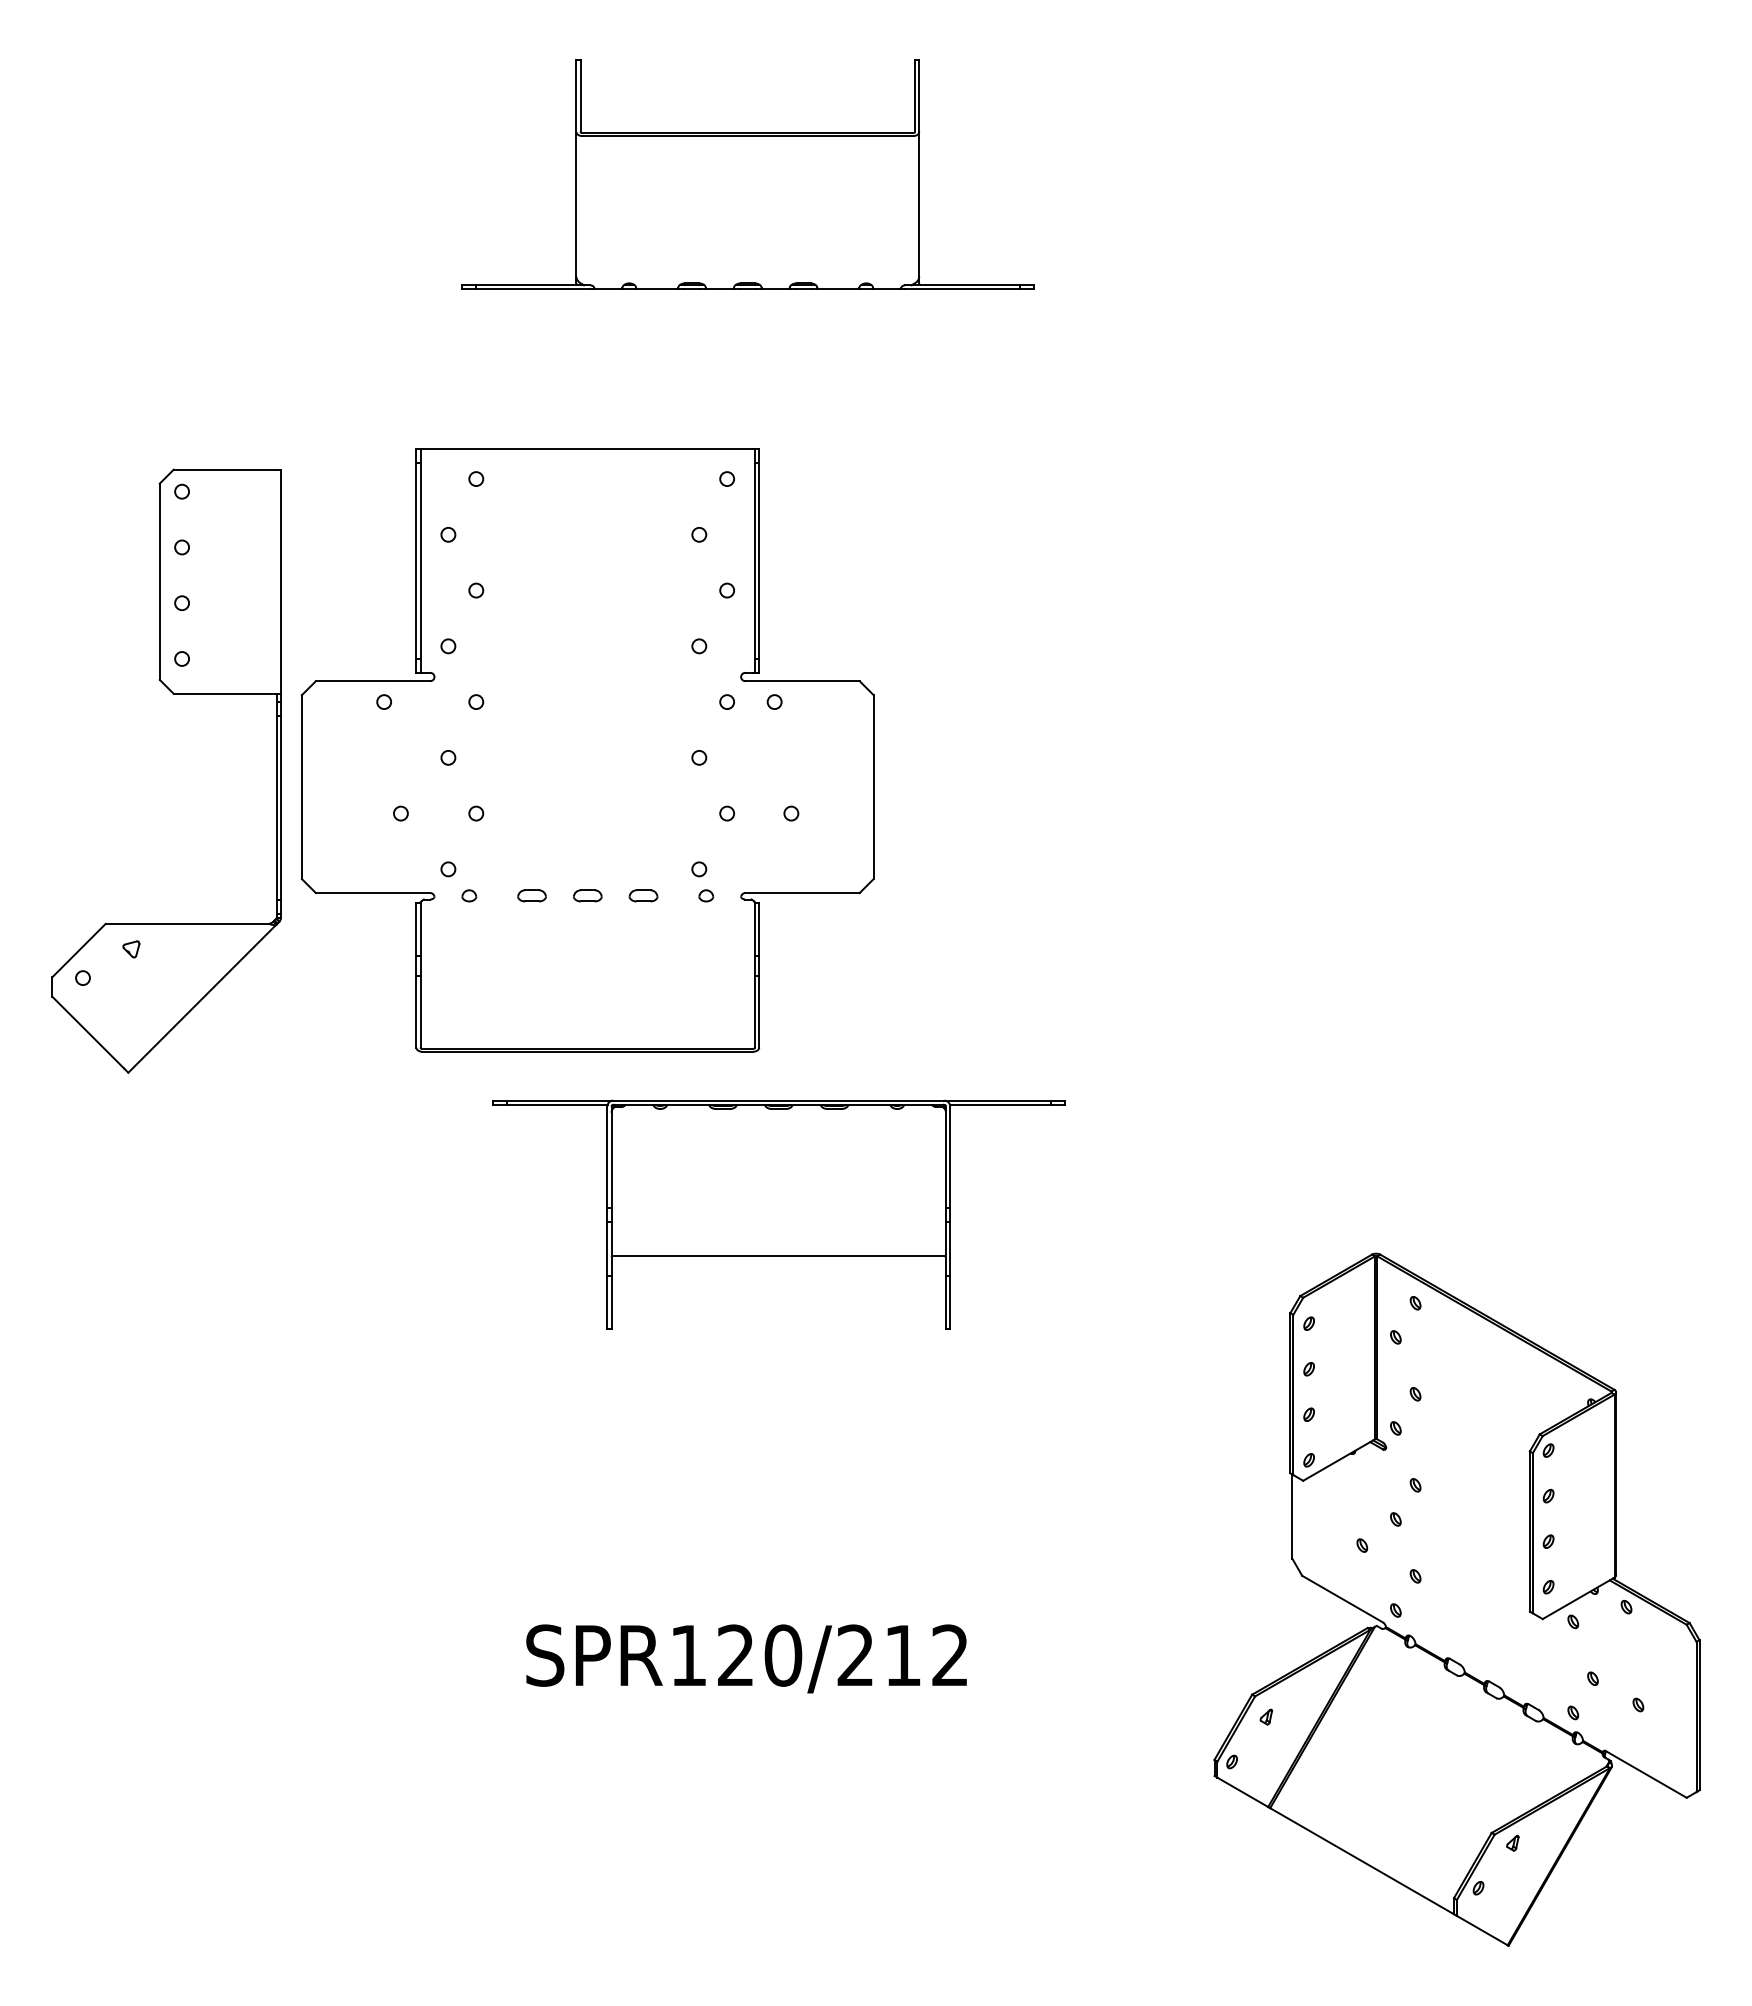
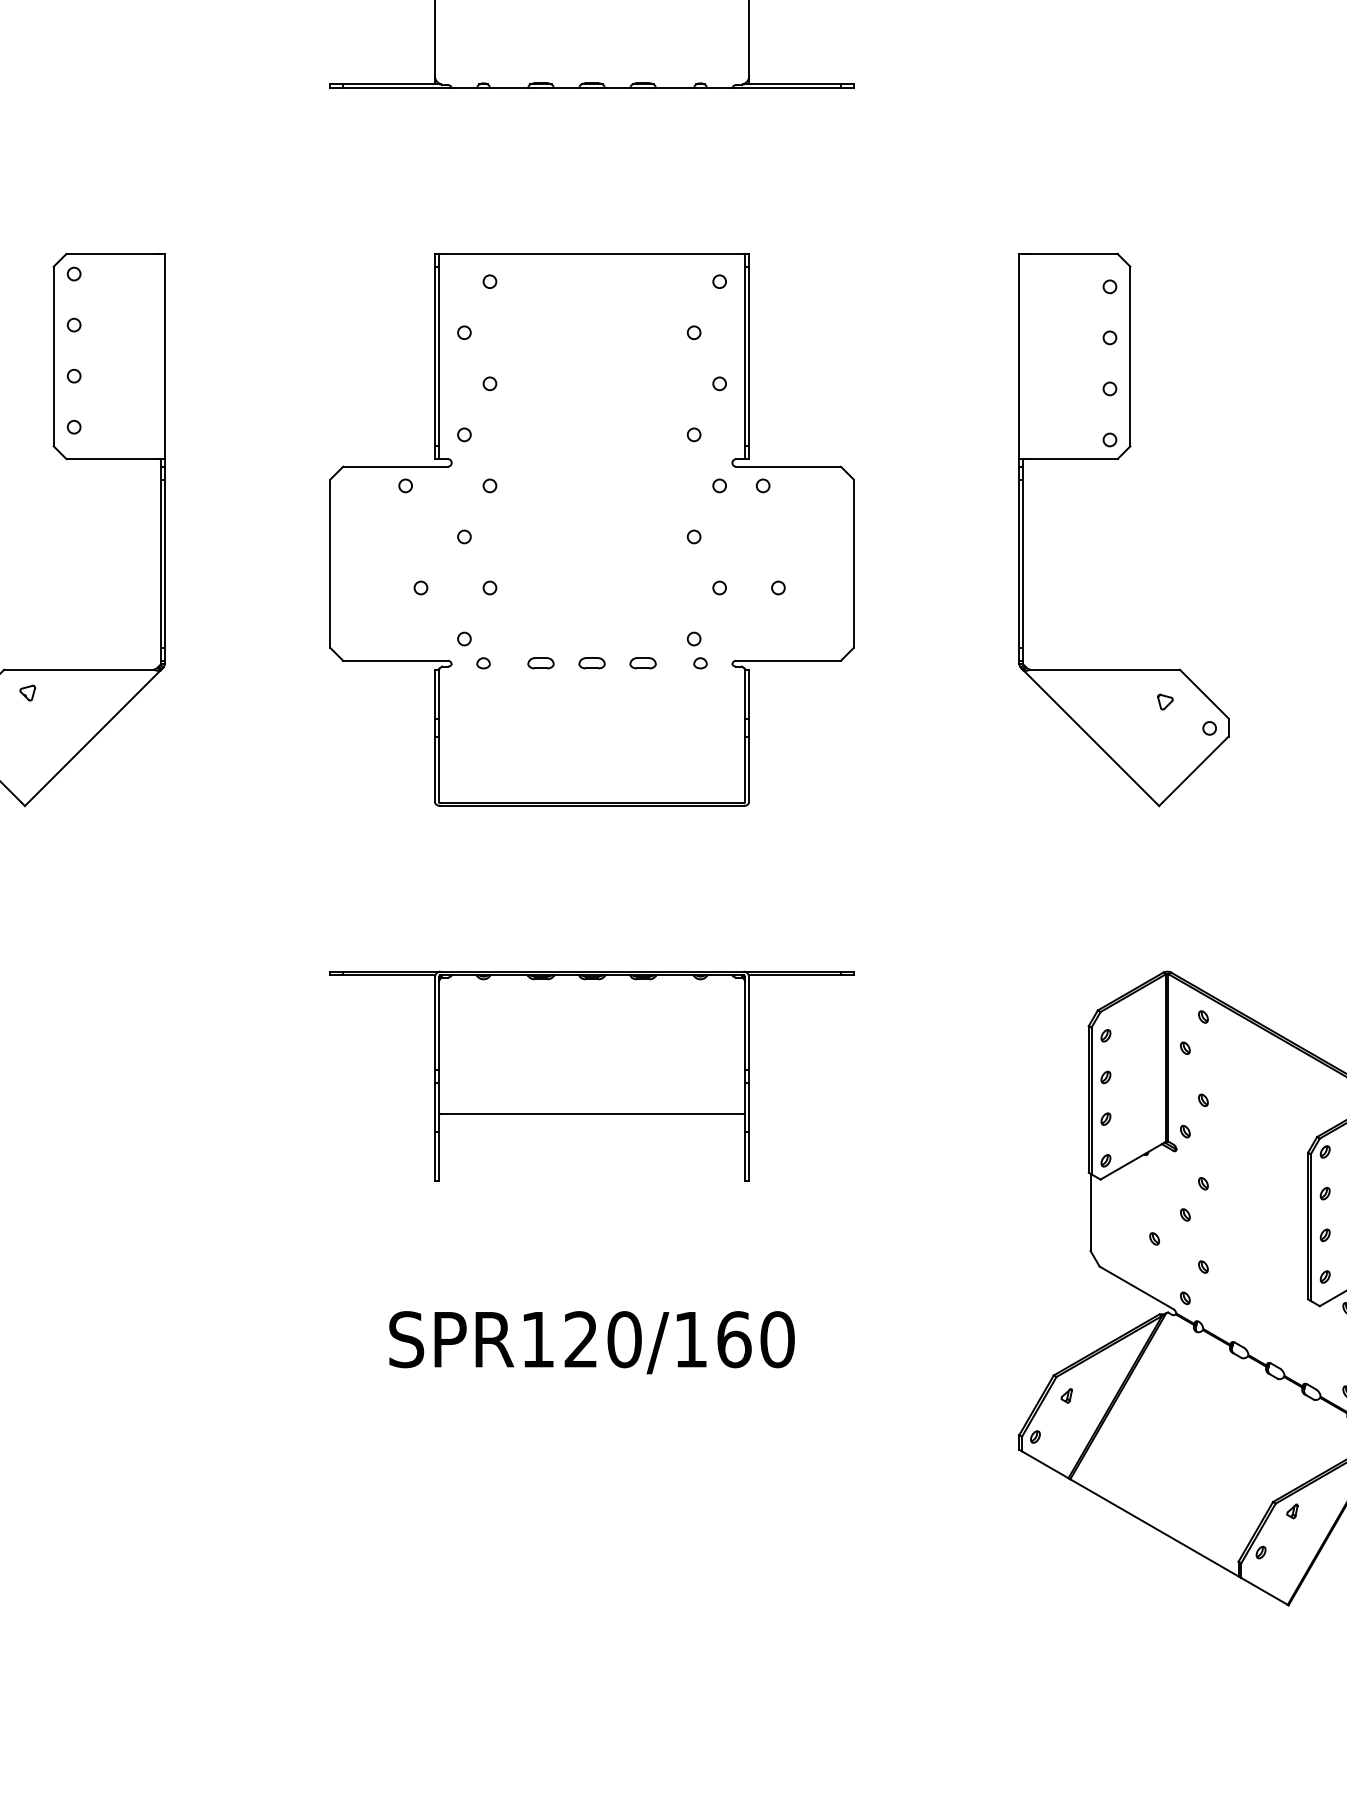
part: (1322, 694) -> (1118, 459), added
part: (587, 750) -> (591, 530), moved
part: (778, 1214) -> (591, 1075), moved
text: (903, 1655) -> (734, 1339), SPR120/212 -> SPR120/160

